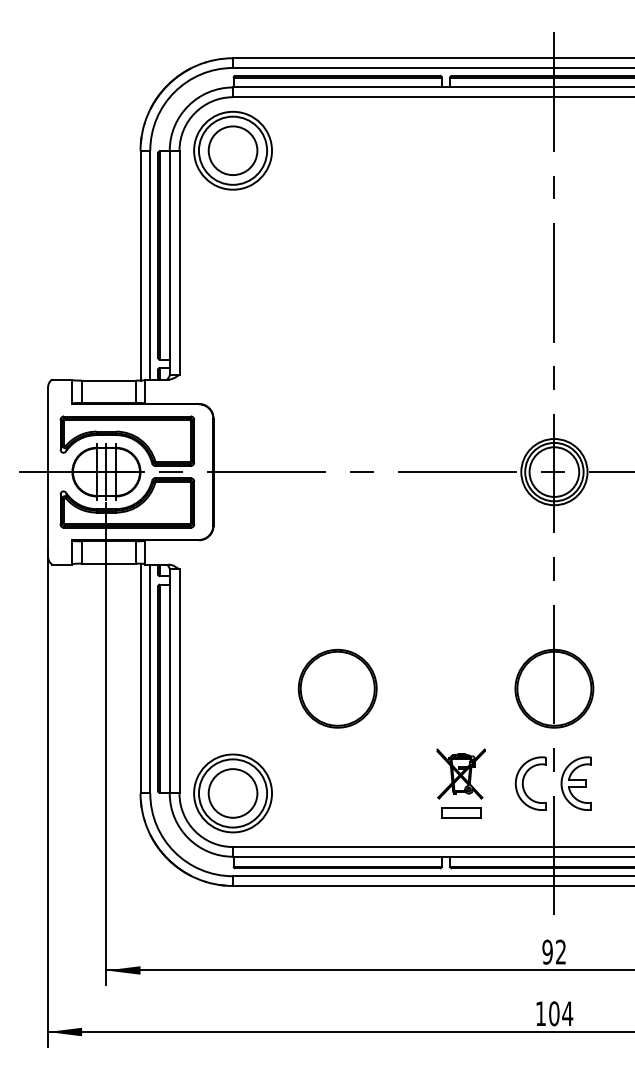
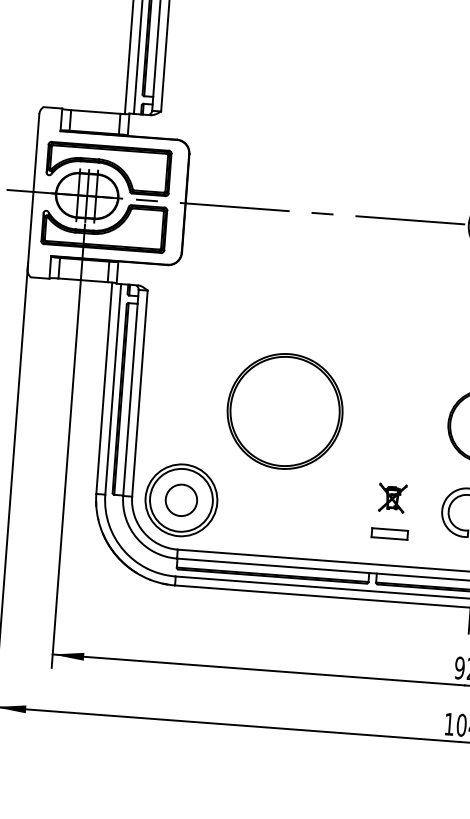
part: (337, 688) -> (284, 411), size x1.6
part: (460, 773) -> (392, 497), size x0.6
circle: (232, 793) -> (180, 500), size x0.7

